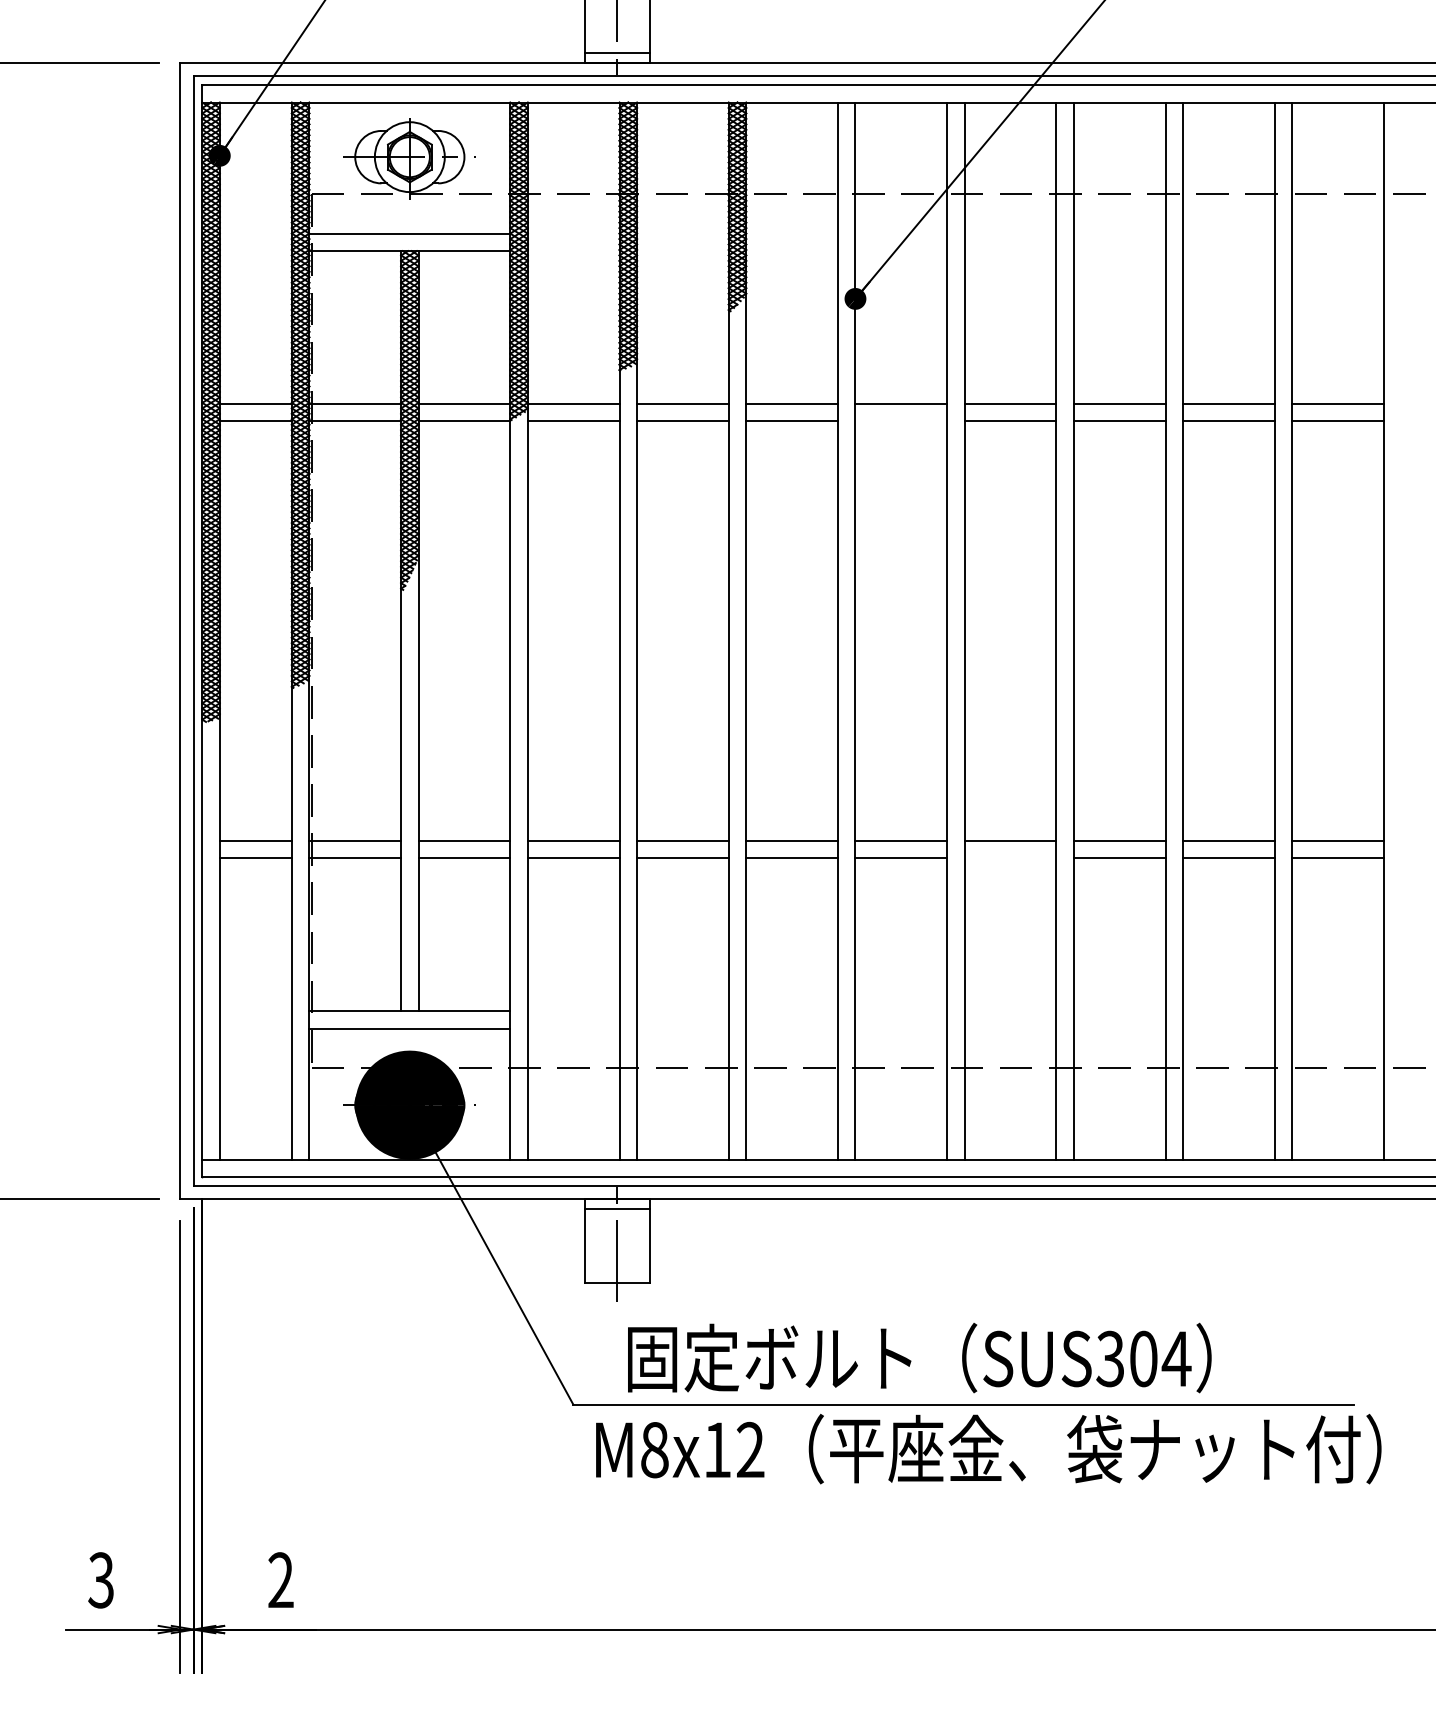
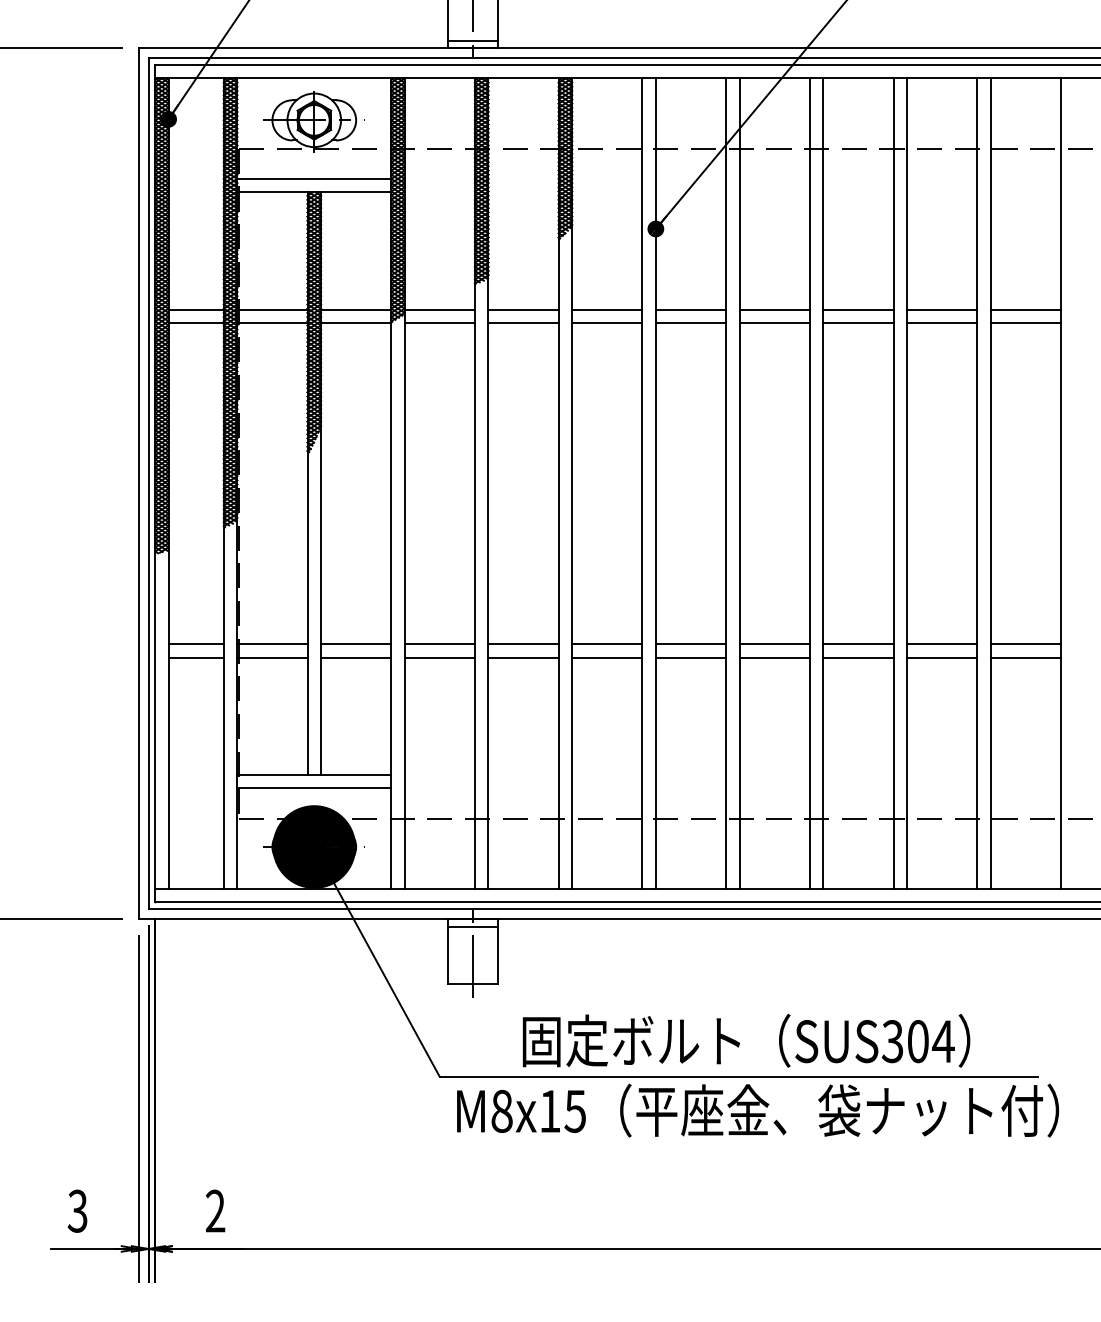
line: (901, 421) -> (691, 322), added
line: (1010, 858) -> (774, 657), added
text: (919, 1357) -> (746, 1040), moved
text: (750, 1449) -> (575, 1110), M8x12 -> M8x15

